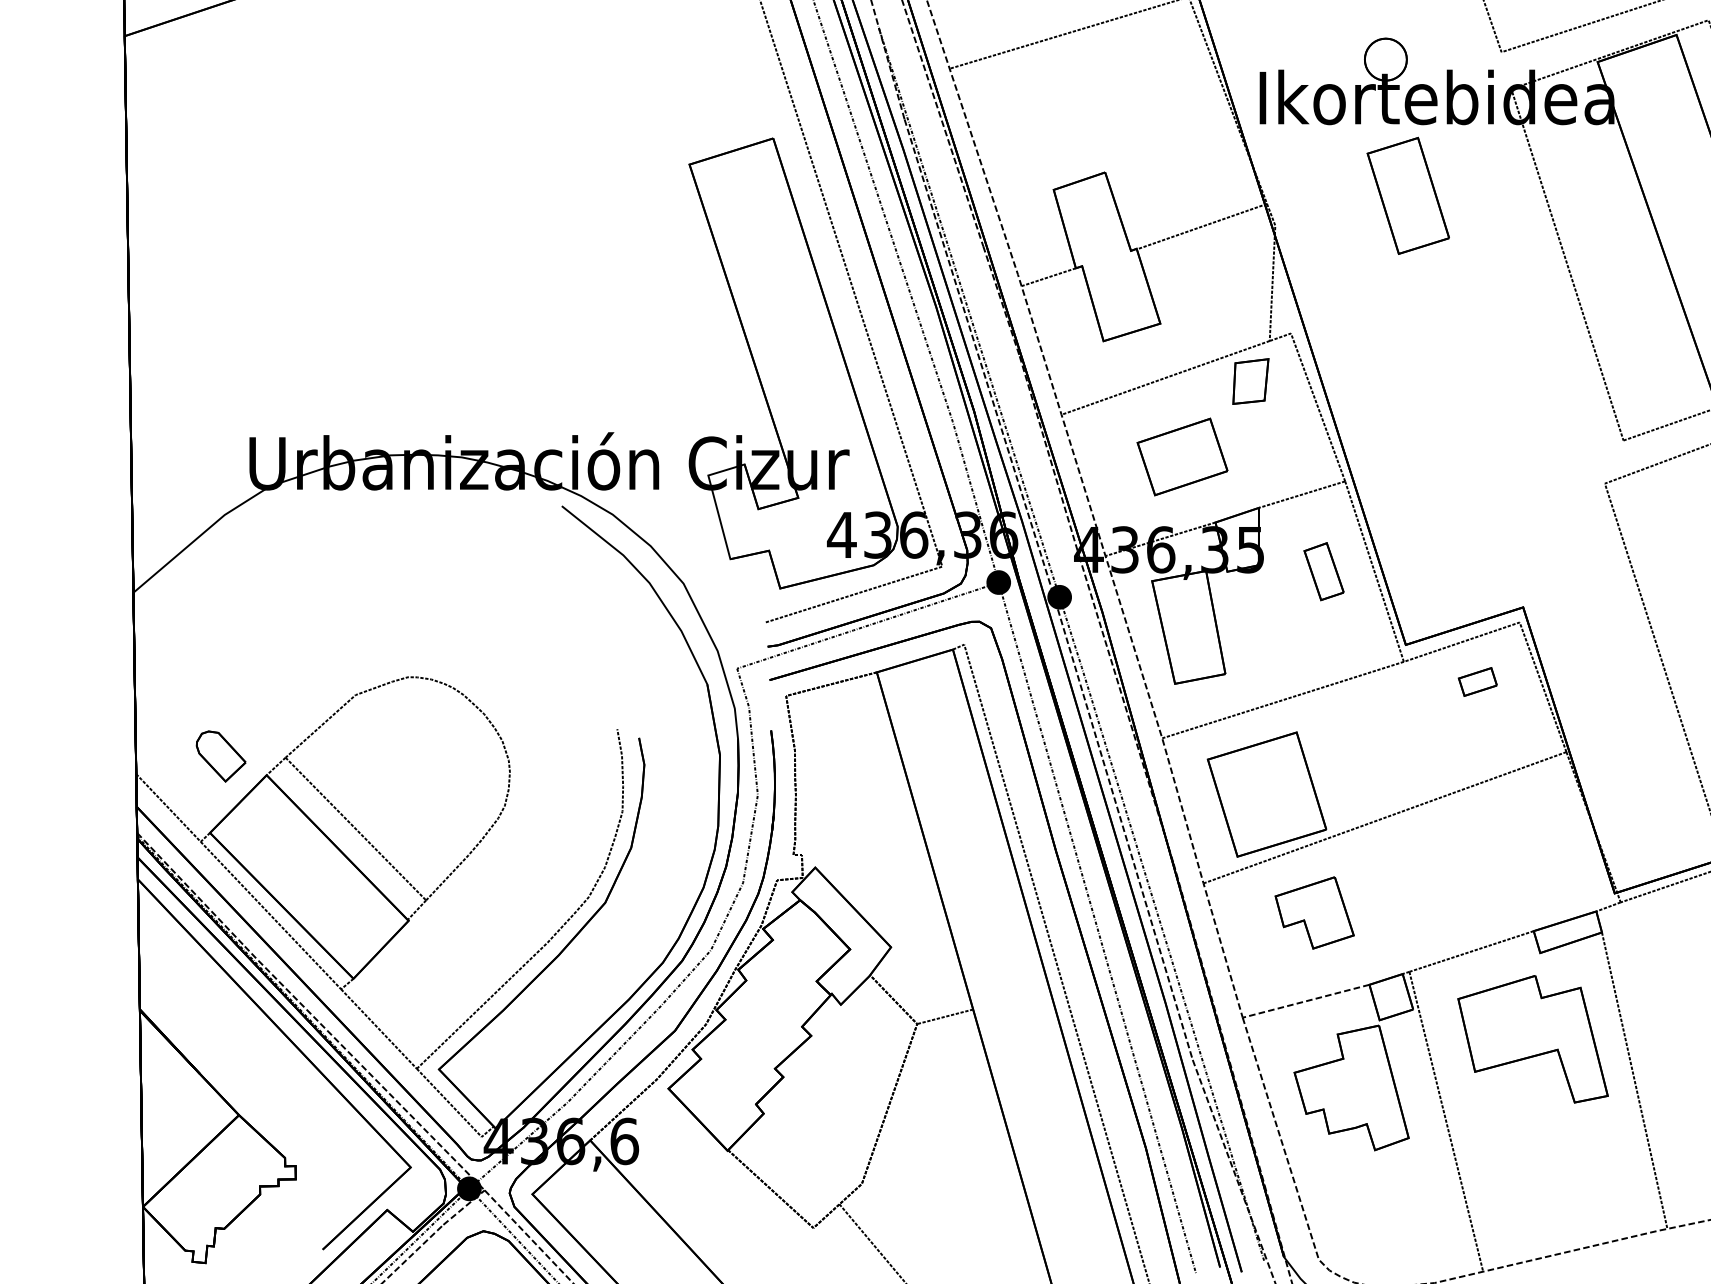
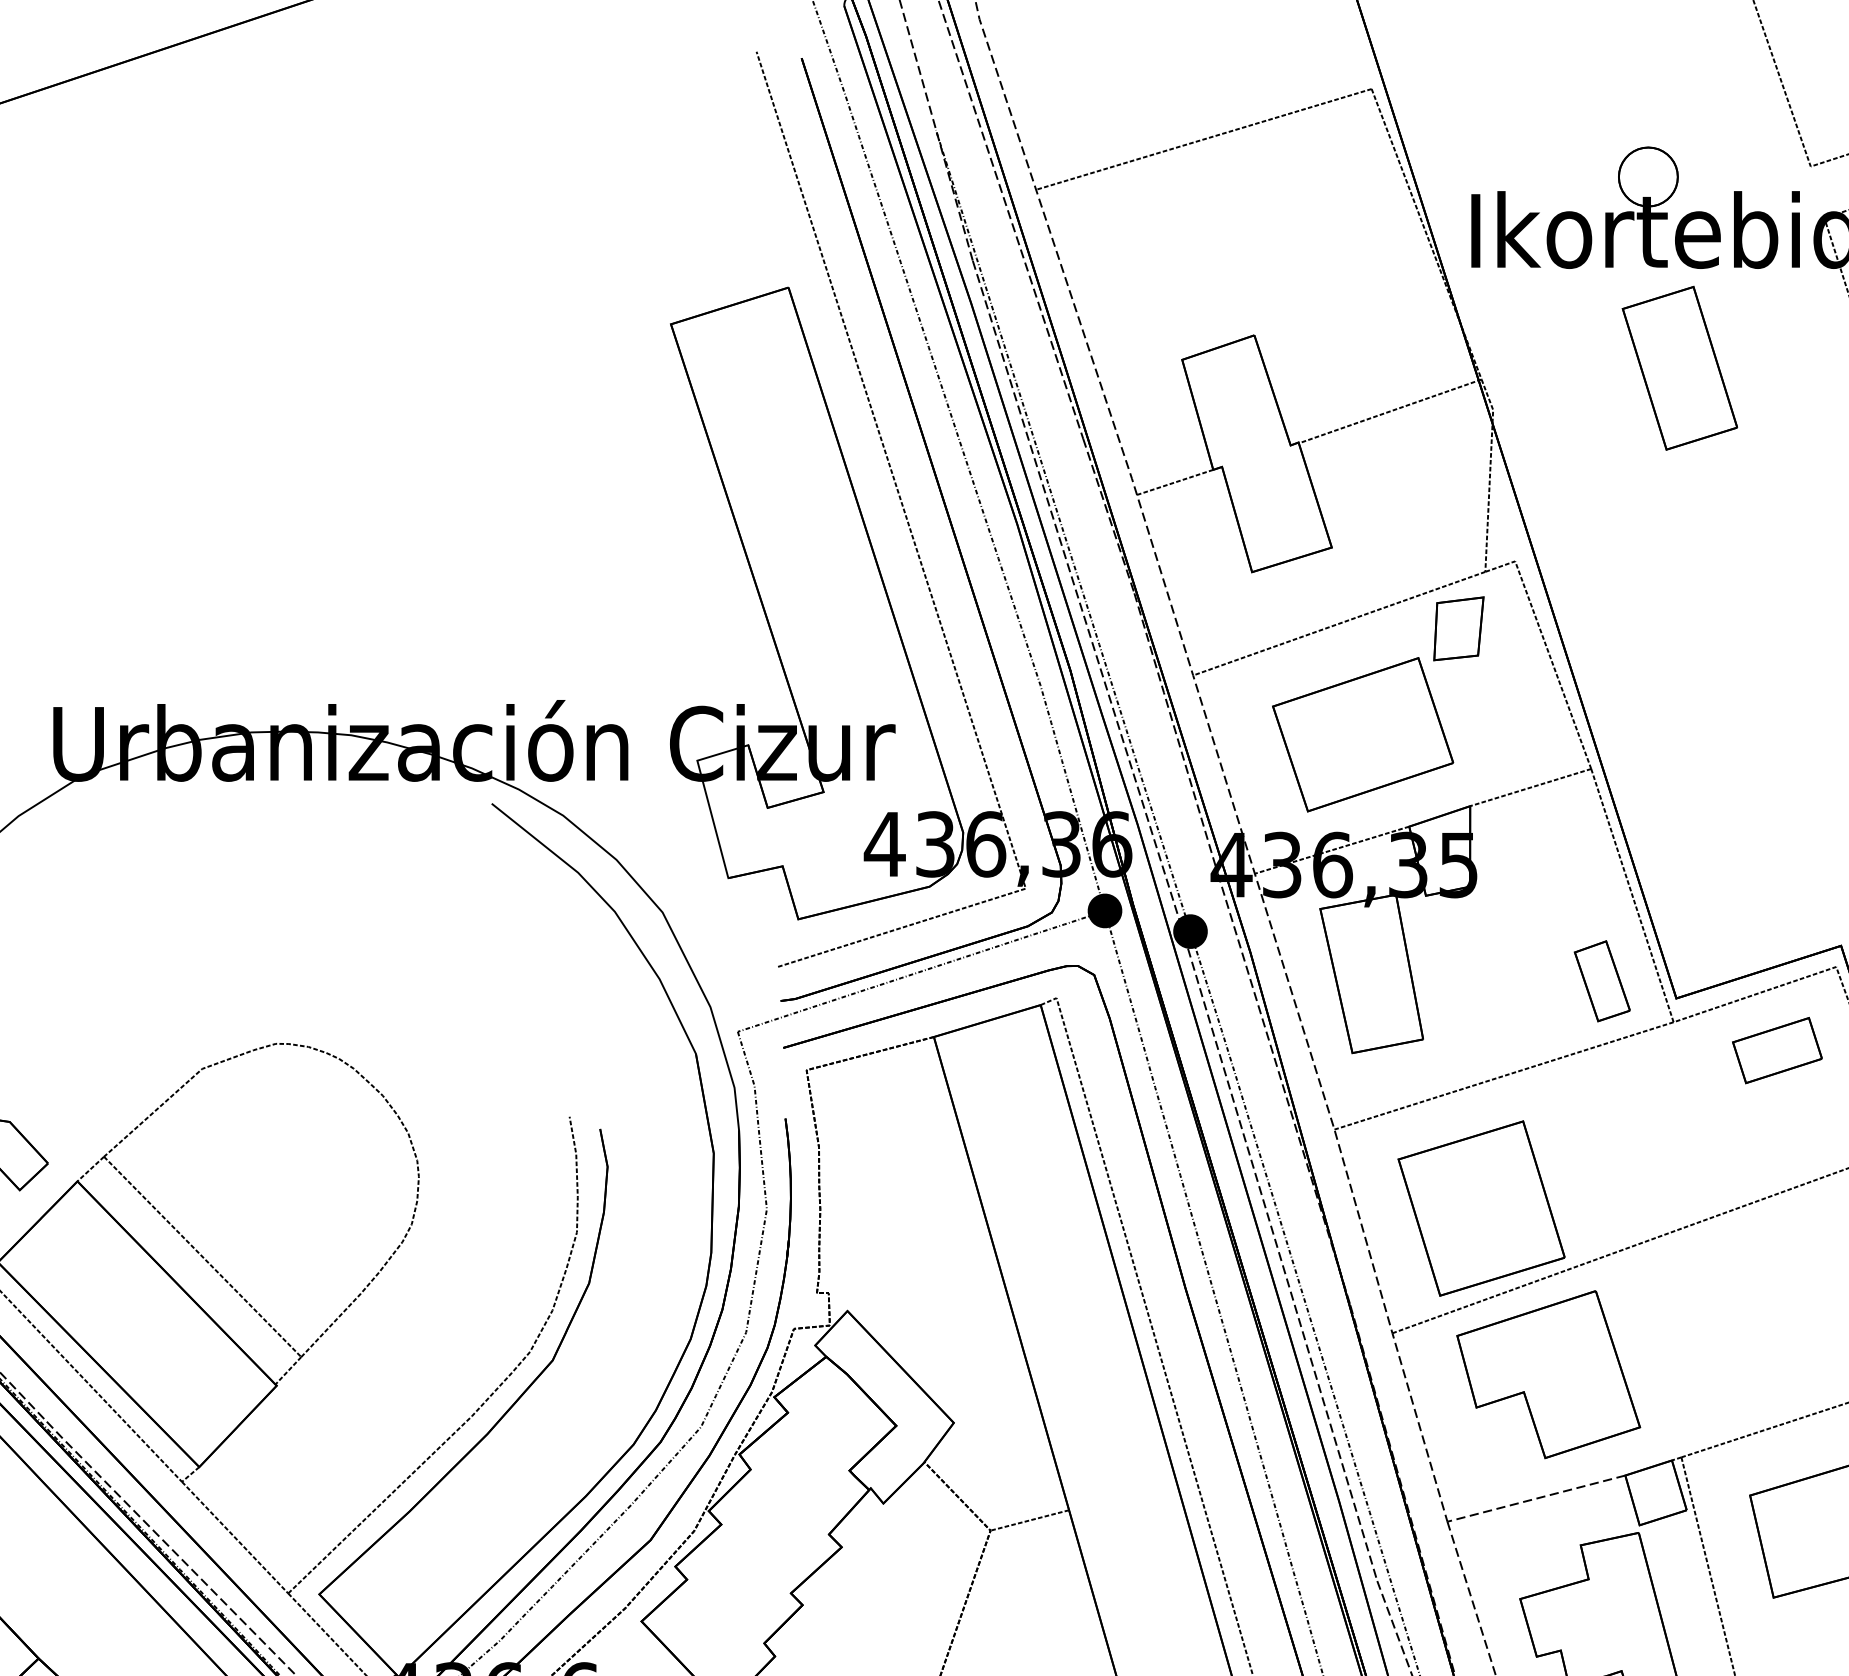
part: (1182, 456) -> (1362, 734), size x1.43
part: (1323, 571) -> (1601, 981), moved
part: (1477, 681) -> (1776, 1049), size x1.67
part: (1314, 912) -> (1548, 1374), size x1.67

